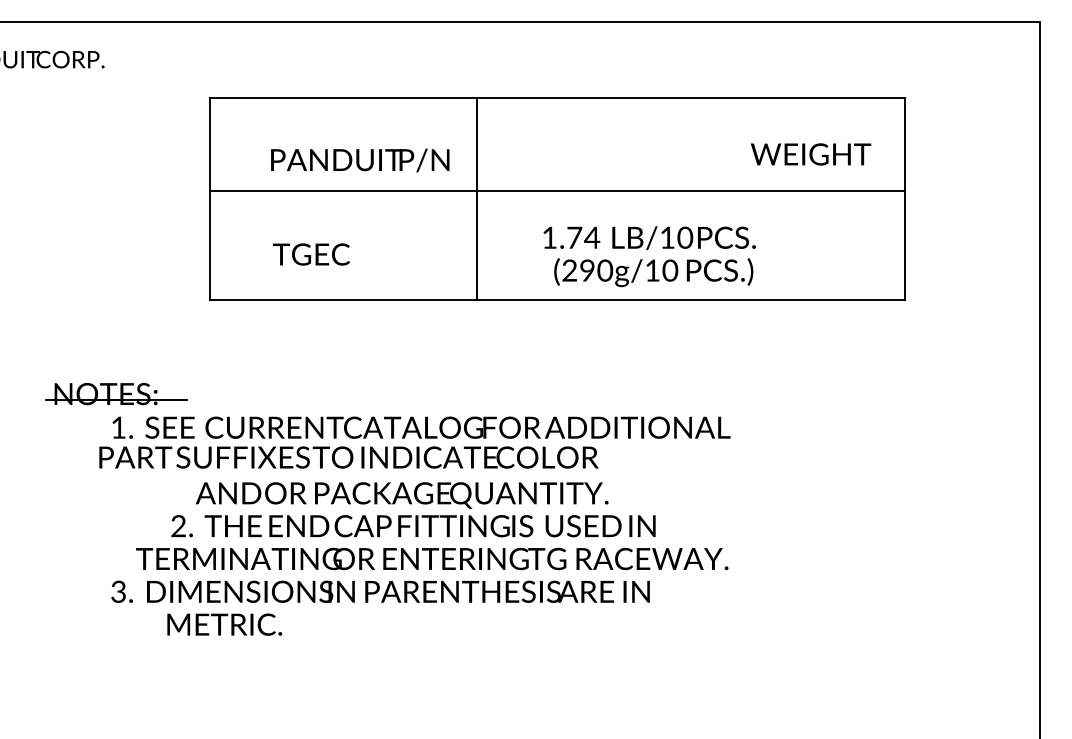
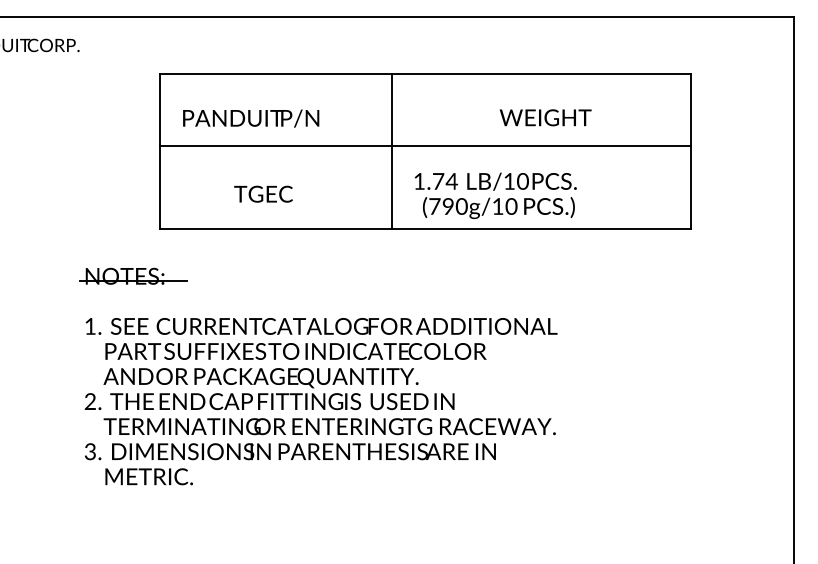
text: (810, 154) -> (545, 117), moved
text: (360, 160) -> (251, 118), moved
line: (476, 198) -> (391, 151), moved
text: (311, 254) -> (263, 194), moved
text: (569, 270) -> (434, 206), (290g/10 -> (790g/10
part: (116, 394) -> (133, 276), moved
text: (348, 457) -> (295, 351), moved
text: (413, 509) -> (269, 388), moved
text: (224, 624) -> (149, 476), moved

